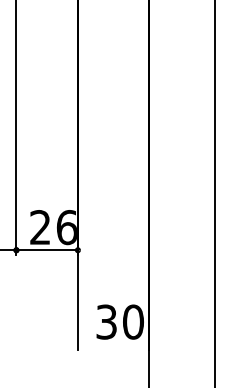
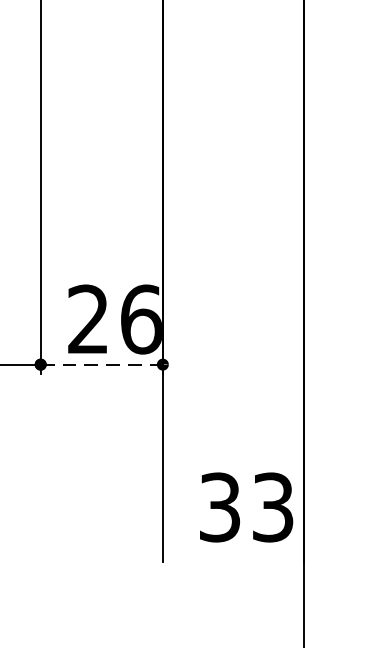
line: (47, 250) -> (102, 365), solid -> dashed
text: (133, 321) -> (273, 506), 30 -> 33

